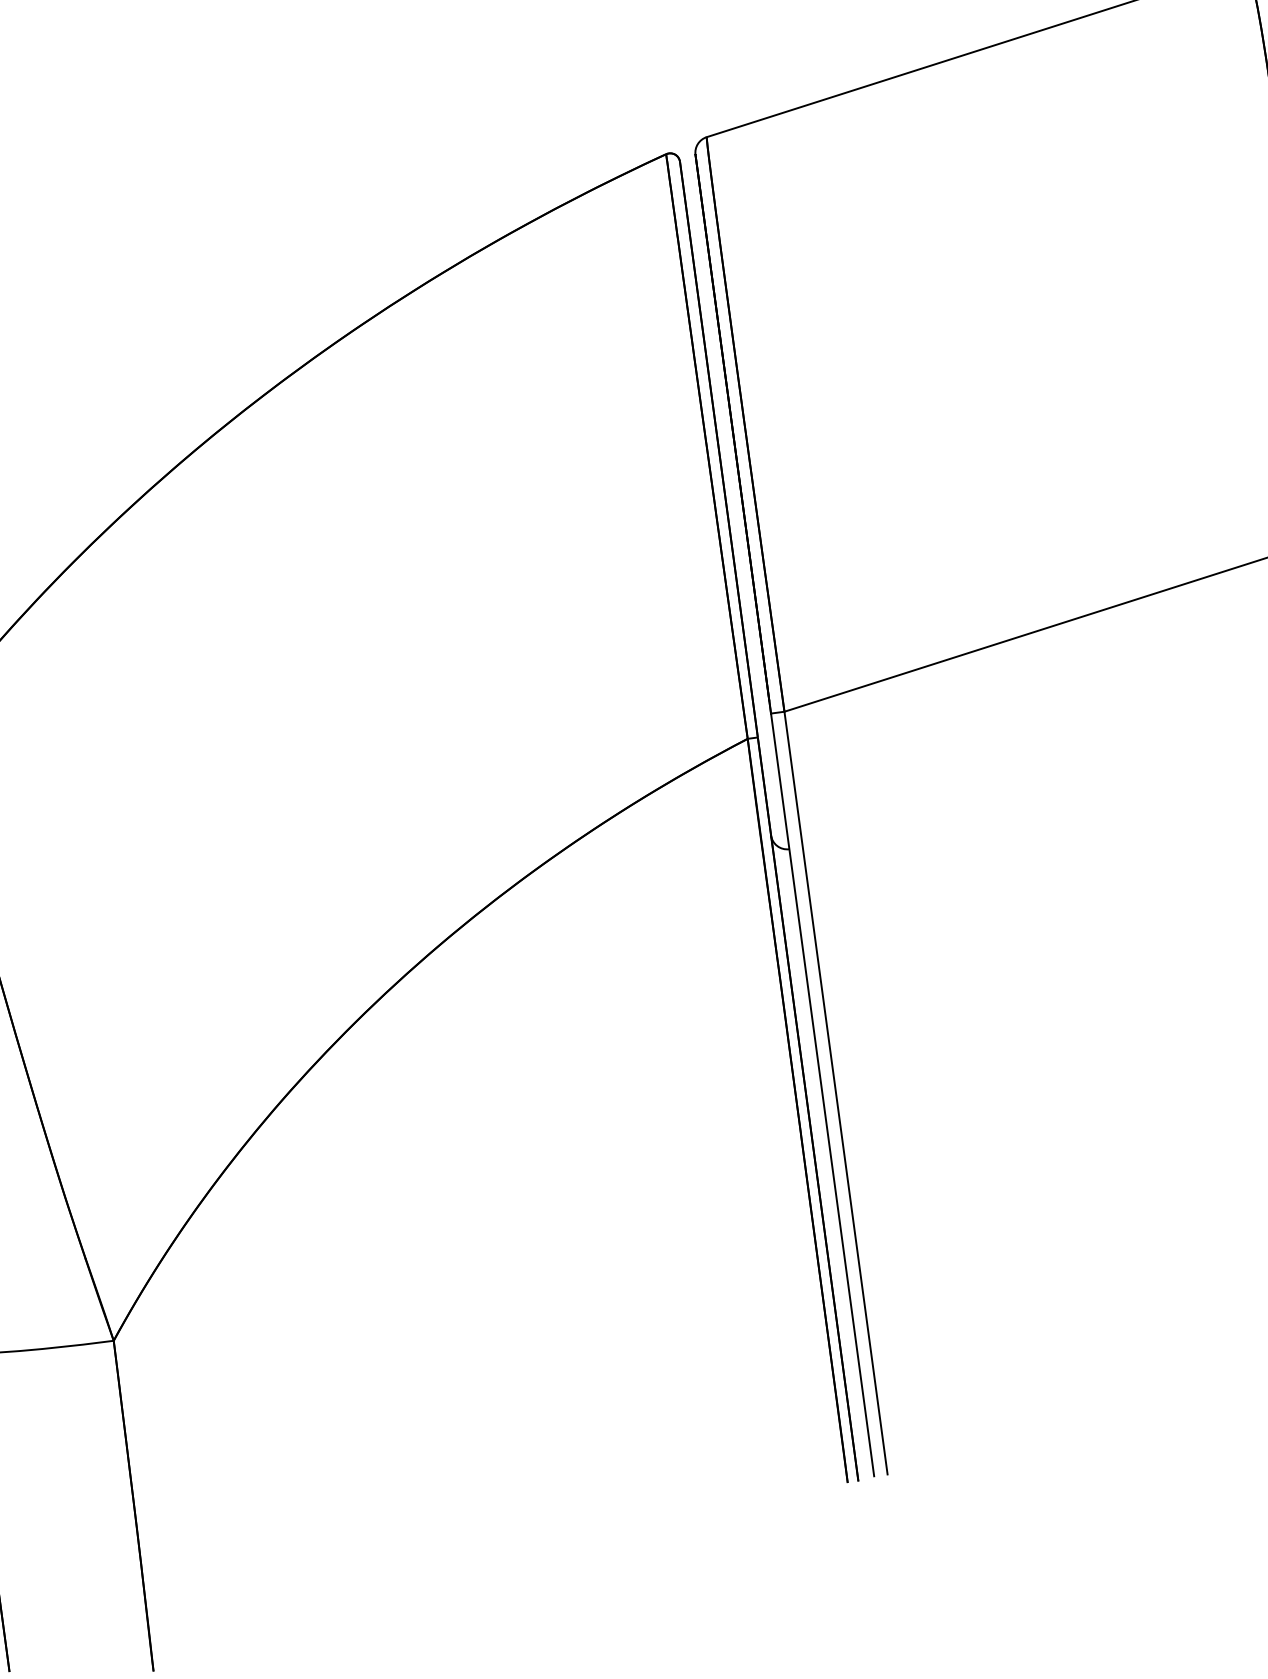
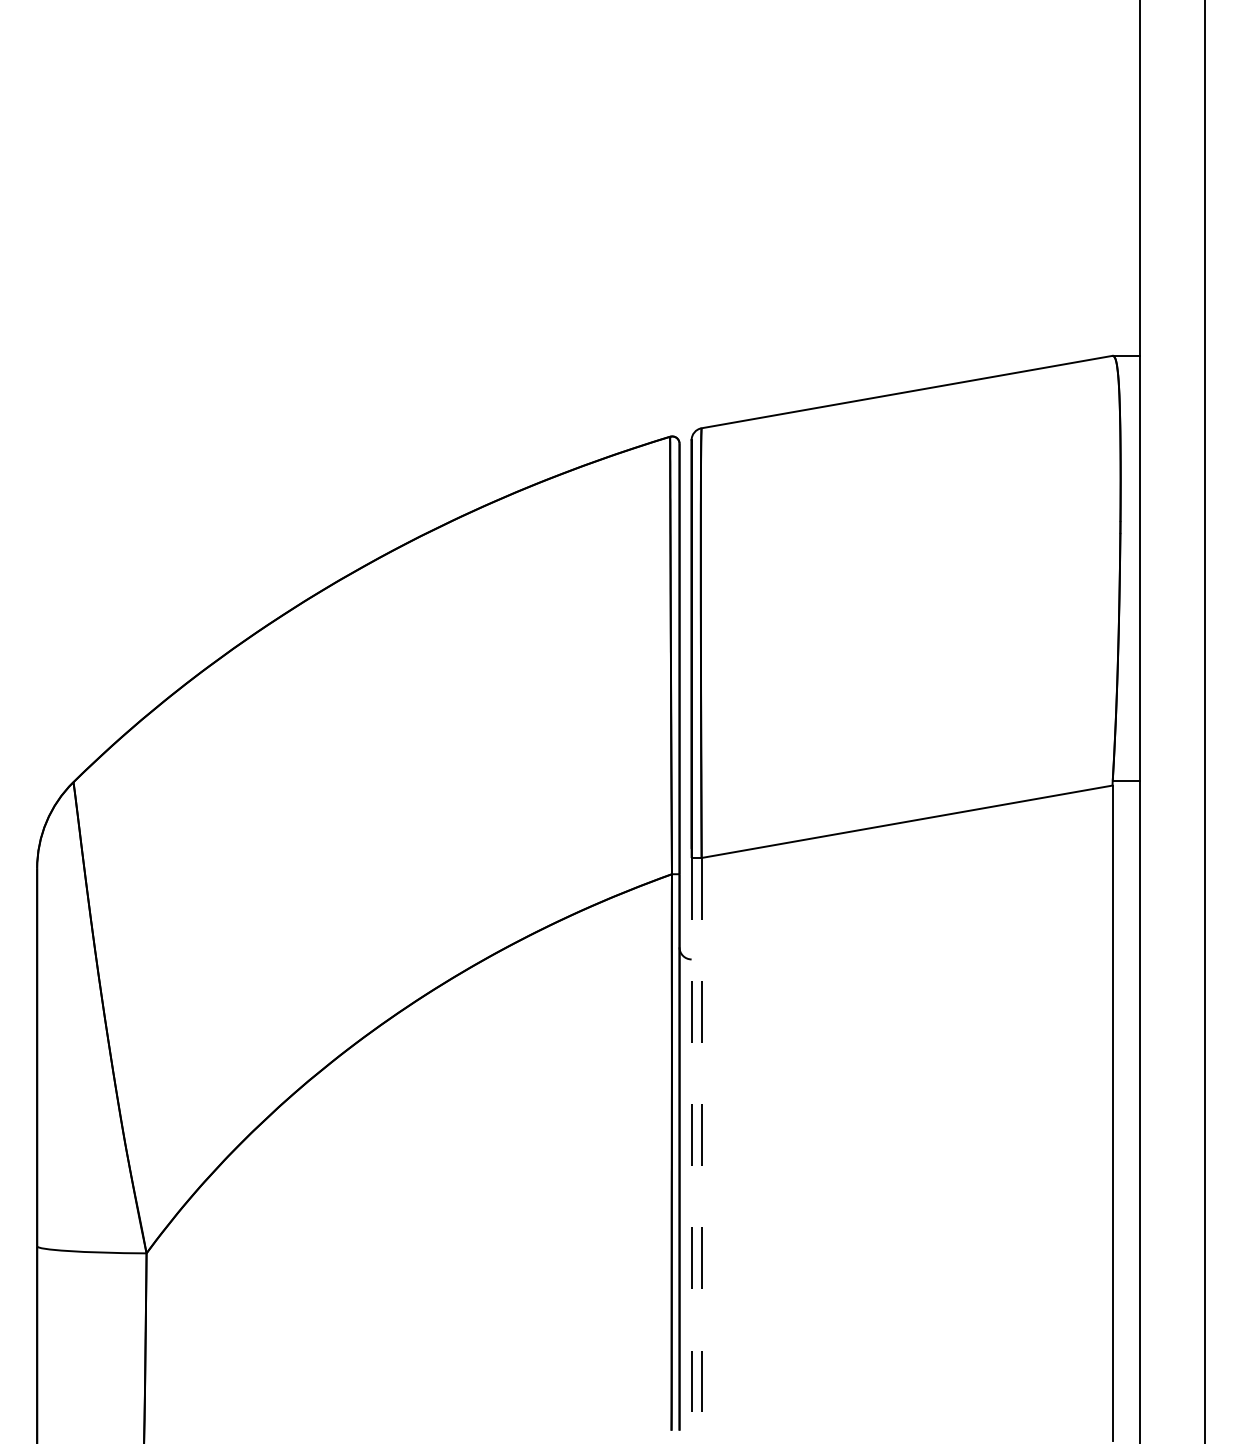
line: (835, 1093) -> (701, 1143), solid -> dashed
line: (822, 1095) -> (691, 1143), solid -> dashed

